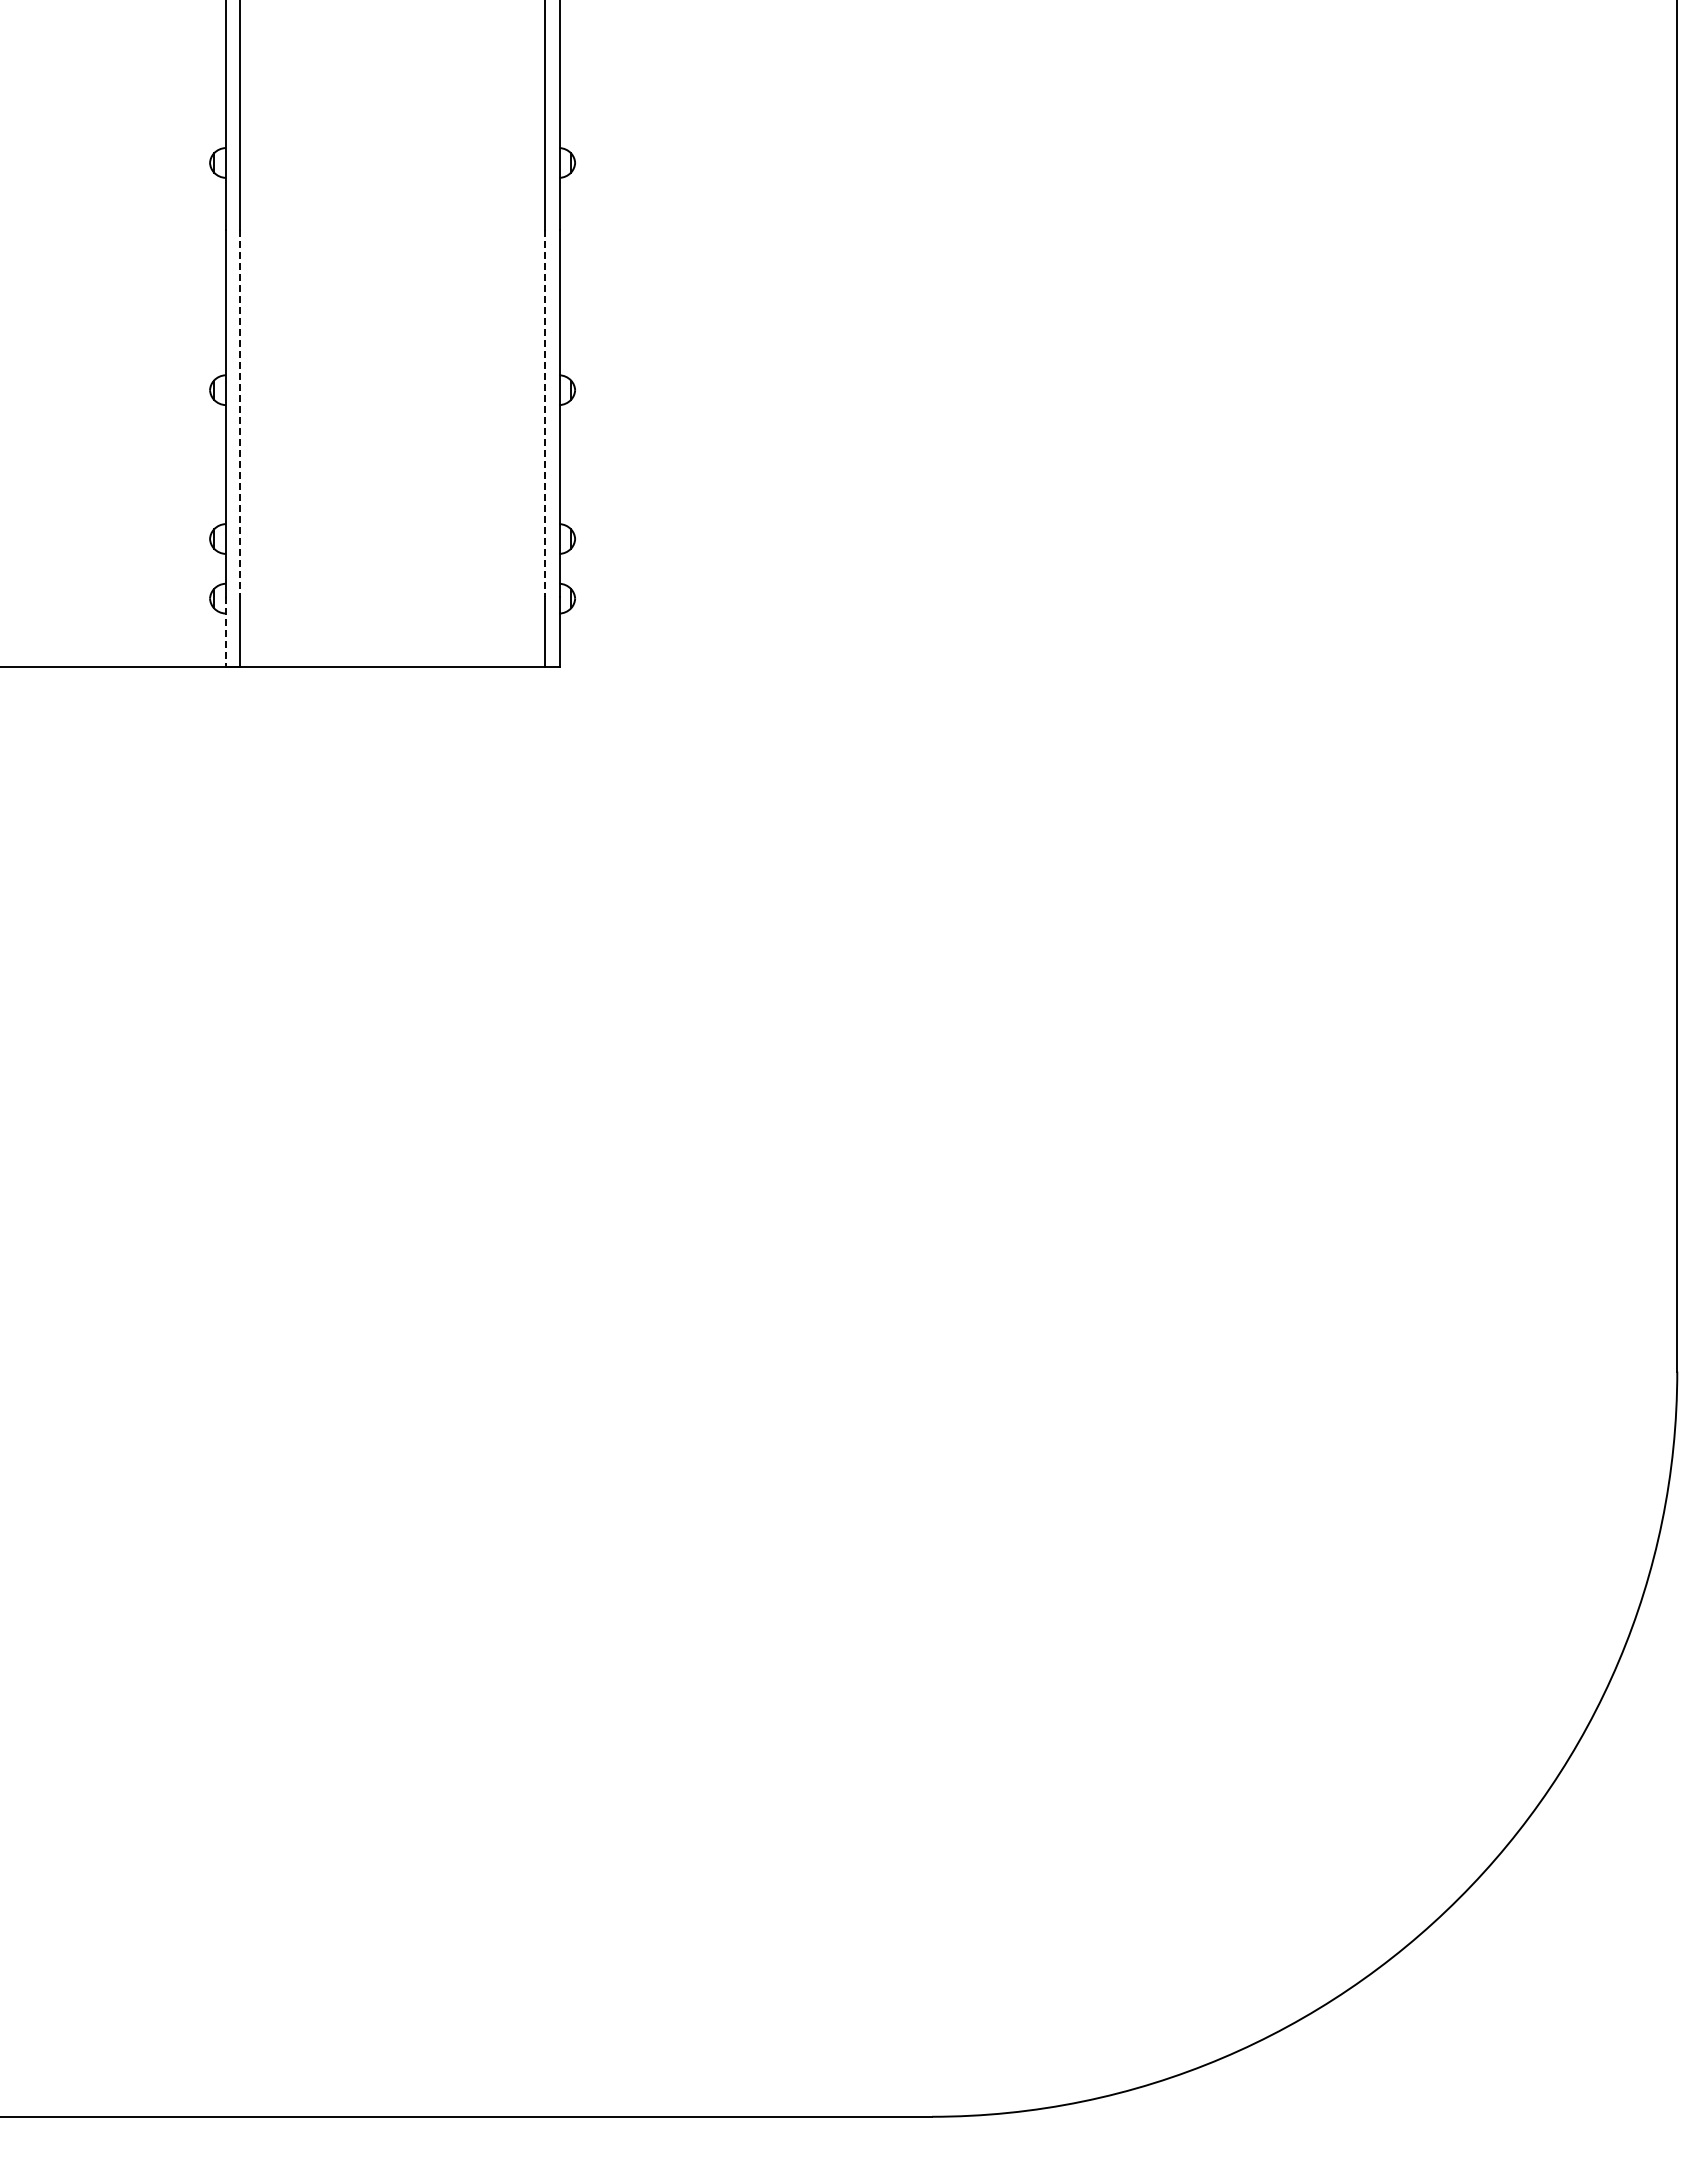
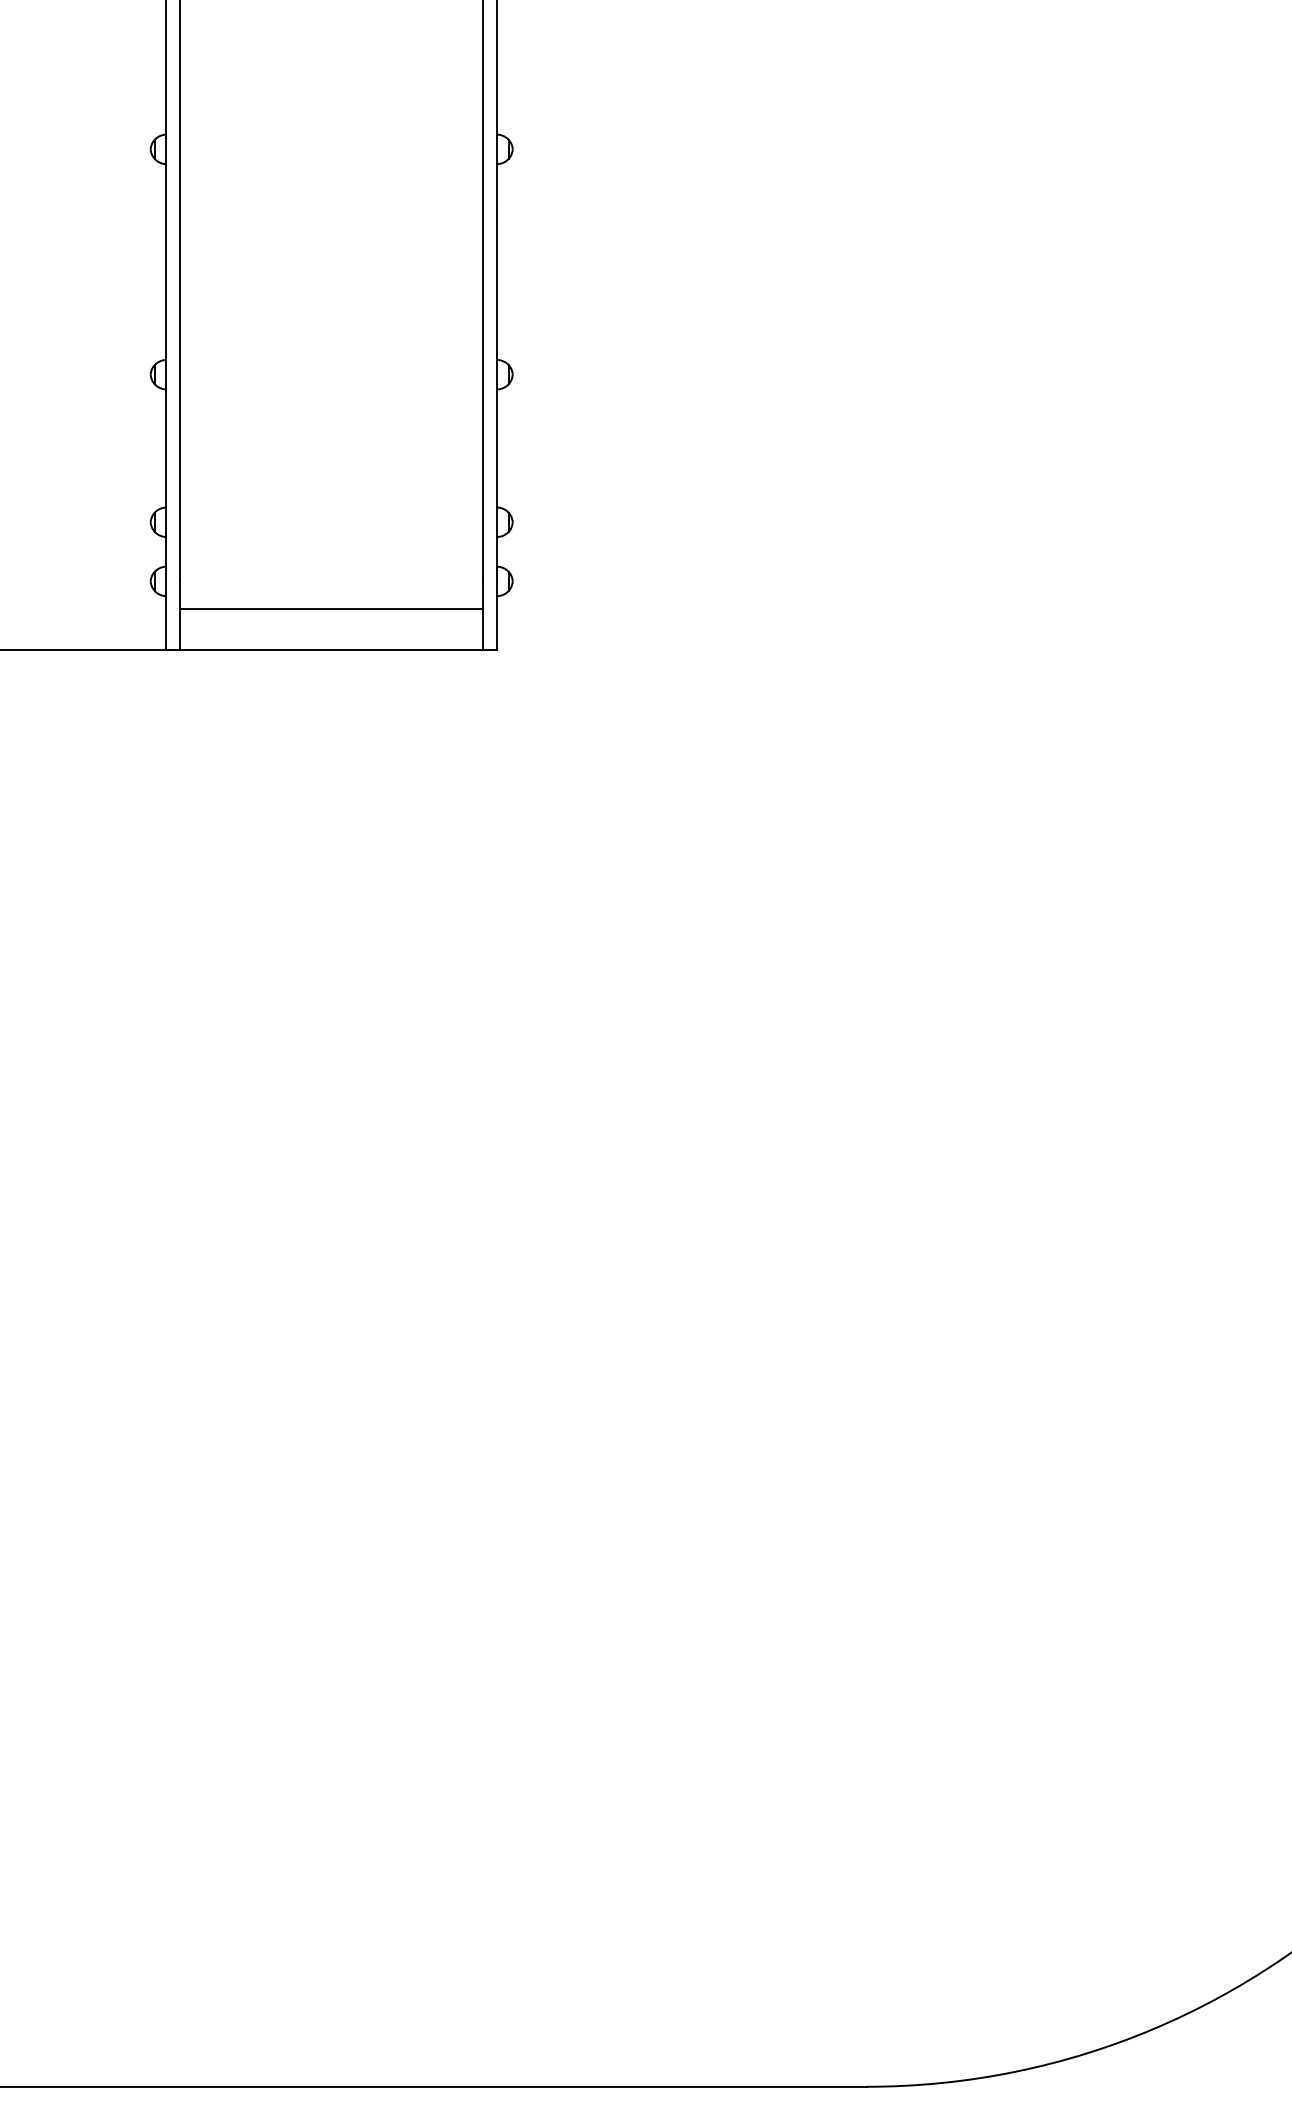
line: (239, 414) -> (179, 398), dashed -> solid
line: (545, 414) -> (483, 398), dashed -> solid
line: (392, 626) -> (331, 609), added
line: (225, 632) -> (166, 614), dashed -> solid

